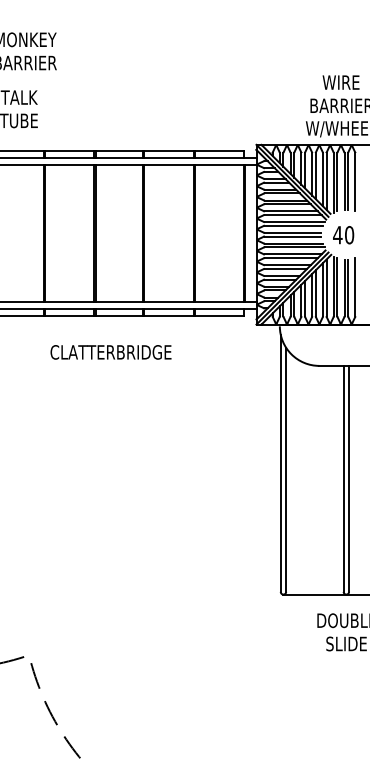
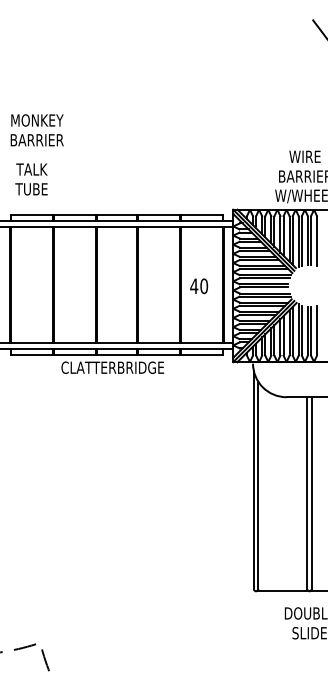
text: (344, 235) -> (199, 286), moved
text: (110, 352) -> (112, 367), moved

